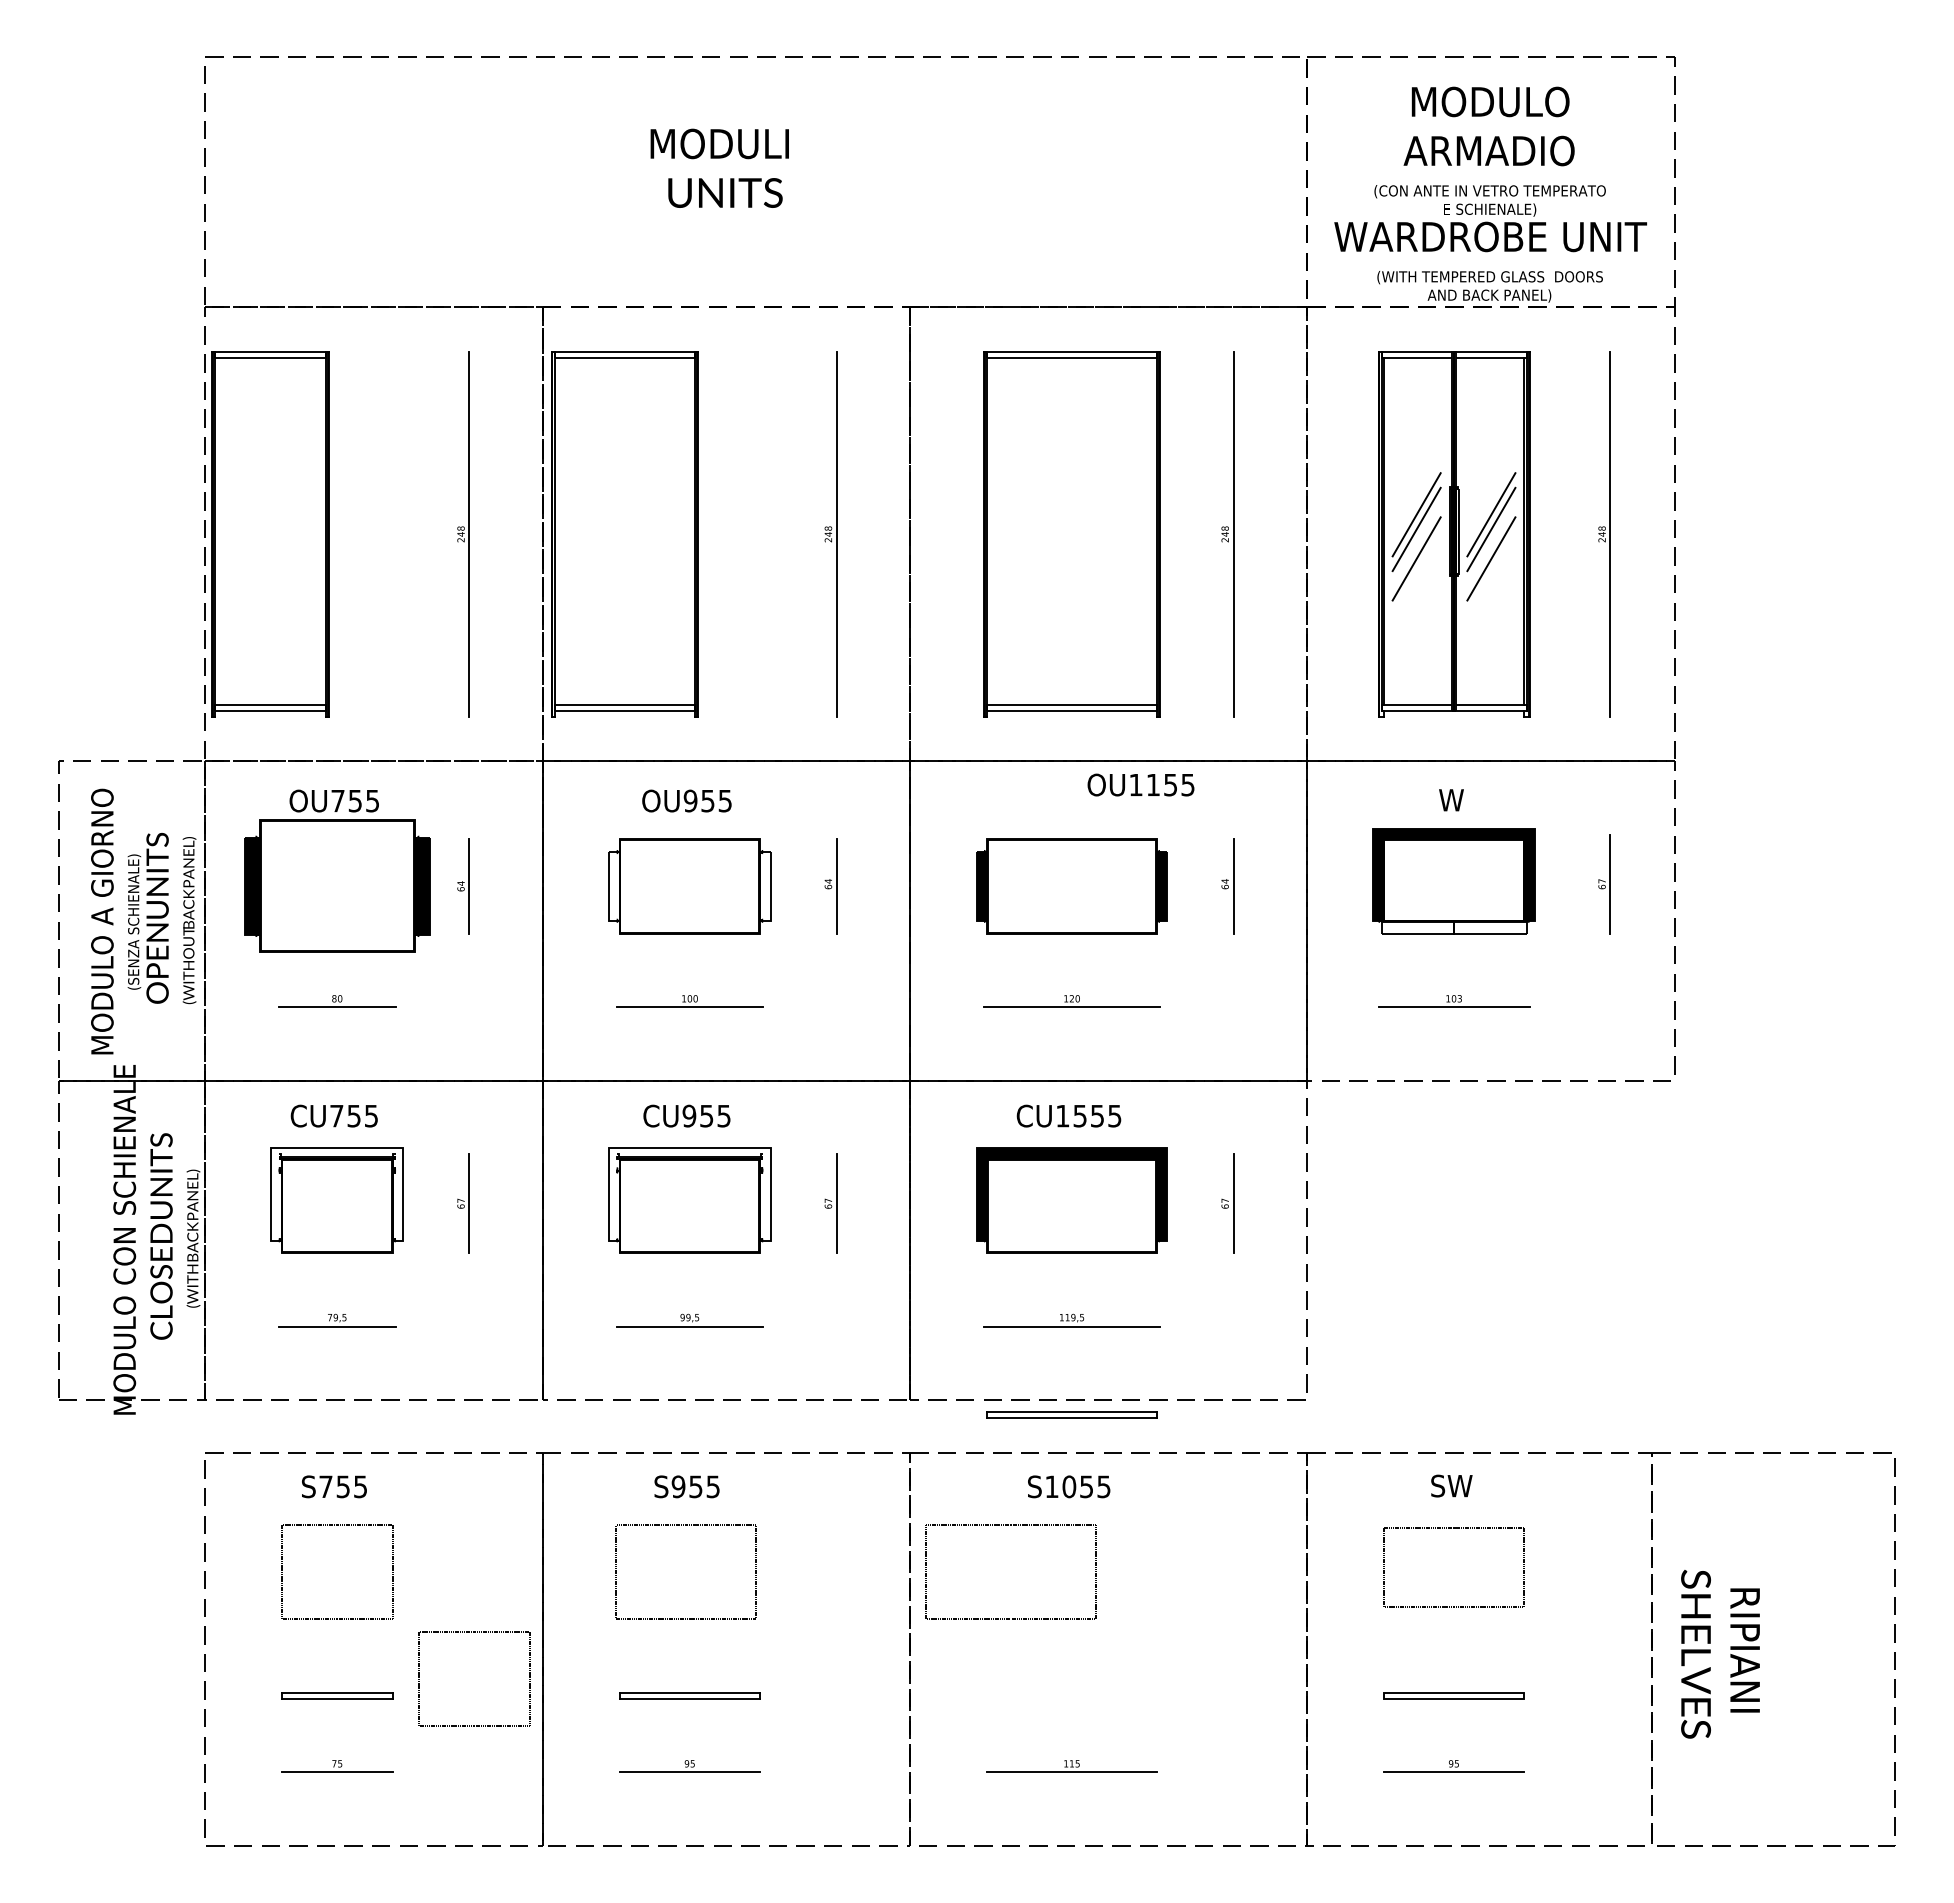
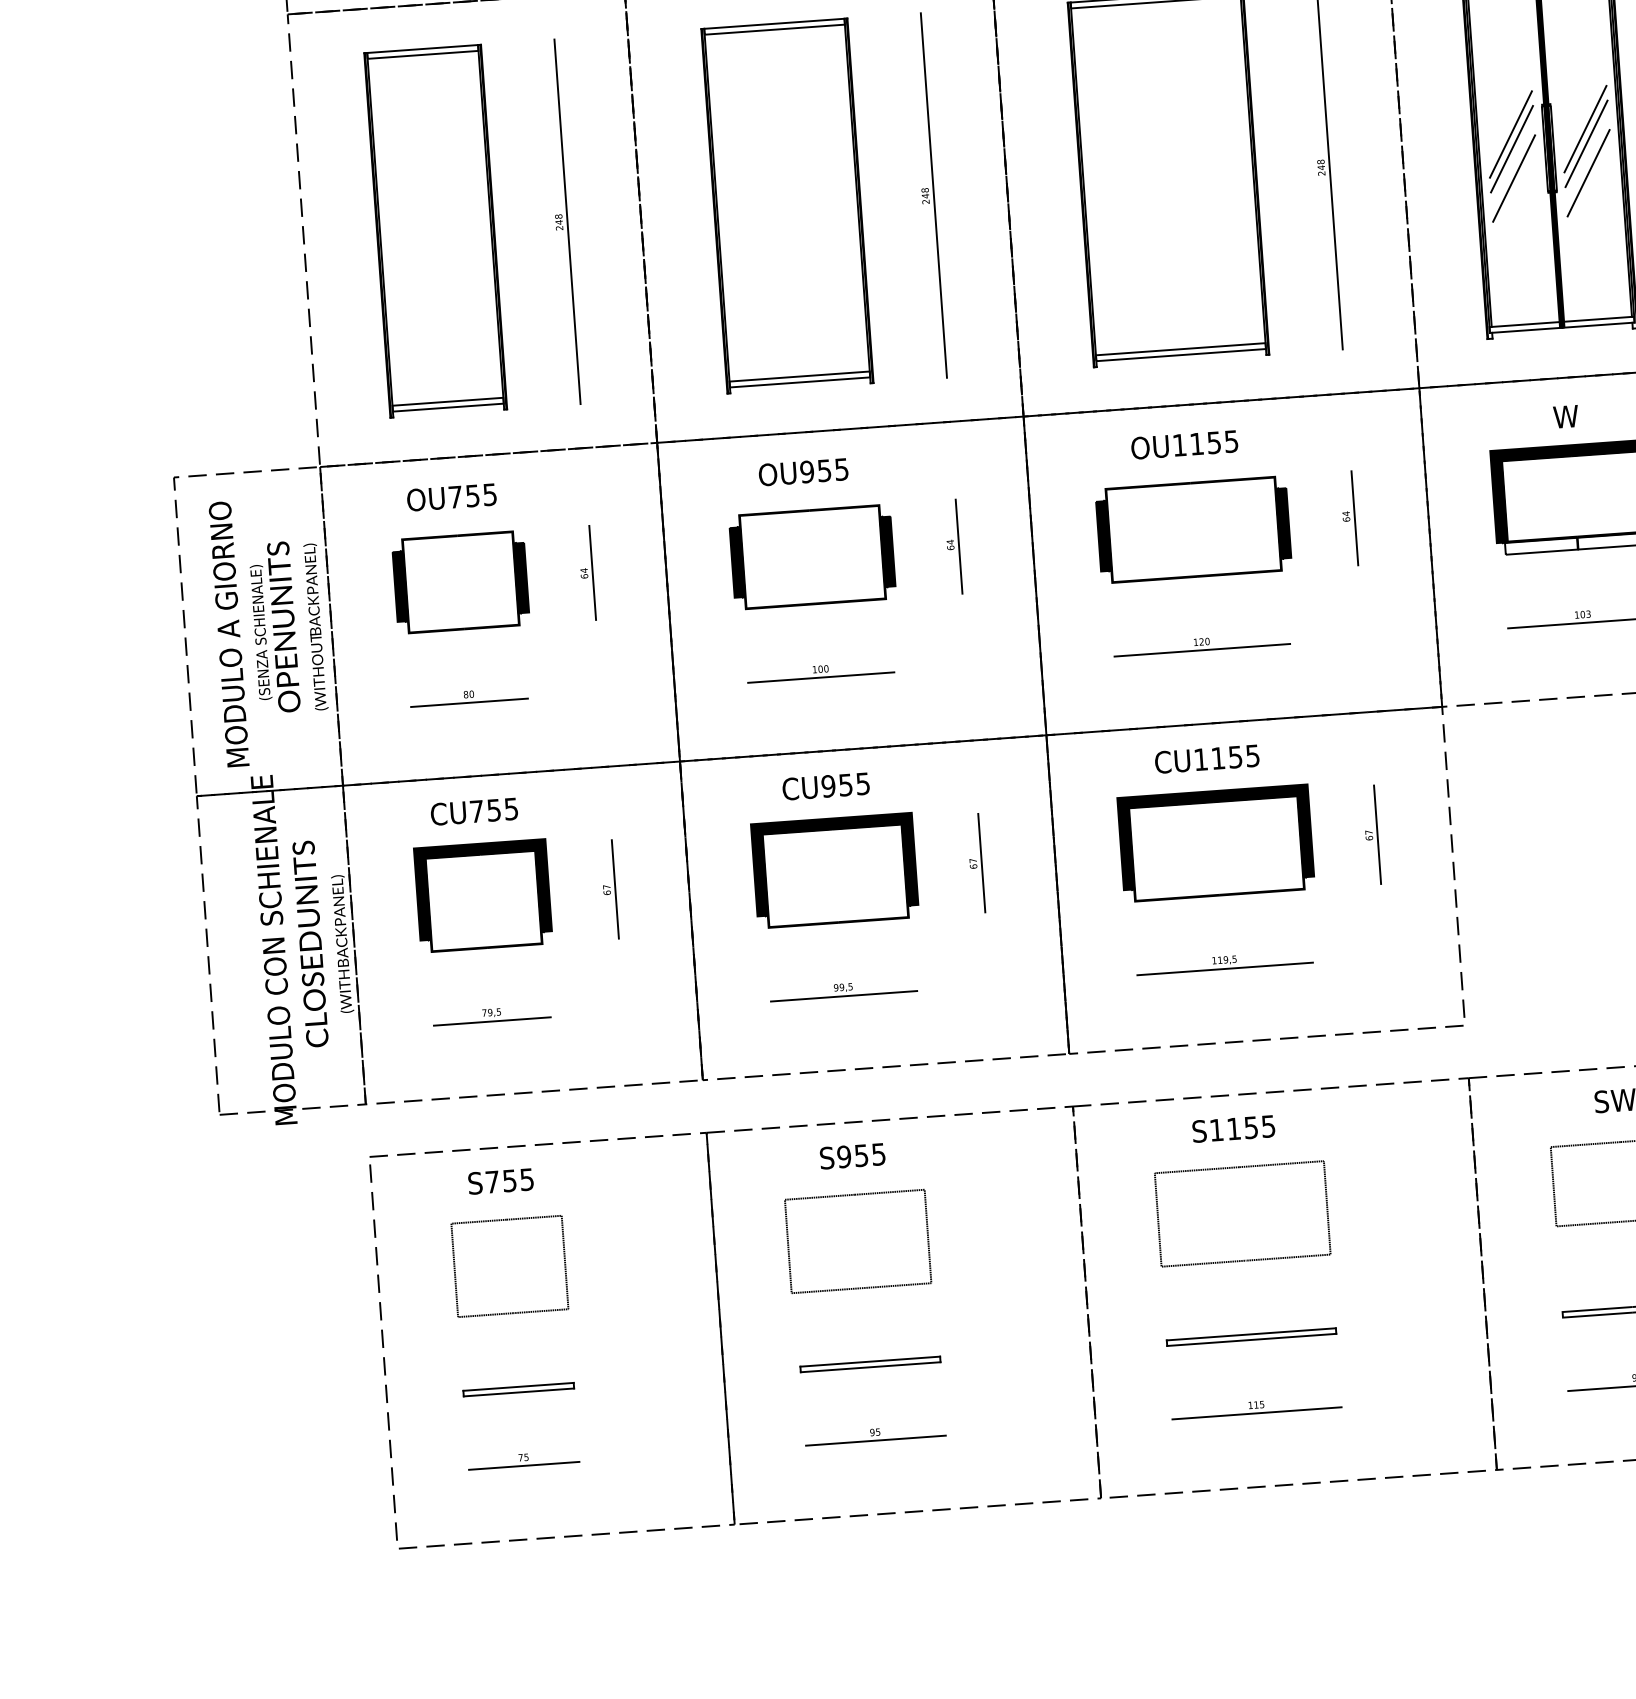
part: (270, 534) -> (435, 231), moved
part: (624, 534) -> (787, 206), moved
text: (1140, 784) -> (1184, 444), moved
part: (336, 886) -> (460, 582), size x0.71
fill: (614, 886) -> (737, 562), added
fill: (765, 886) -> (888, 551), added
text: (1079, 1116) -> (1217, 758), CU1555 -> CU1155
fill: (337, 1194) -> (483, 889), added
fill: (689, 1194) -> (834, 864), added
part: (1071, 1414) -> (1251, 1336), moved
text: (1069, 1486) -> (1234, 1128), S1055 -> S1155
part: (1010, 1525) -> (1238, 1167), moved
part: (474, 1632) -> (651, 1316), removed

